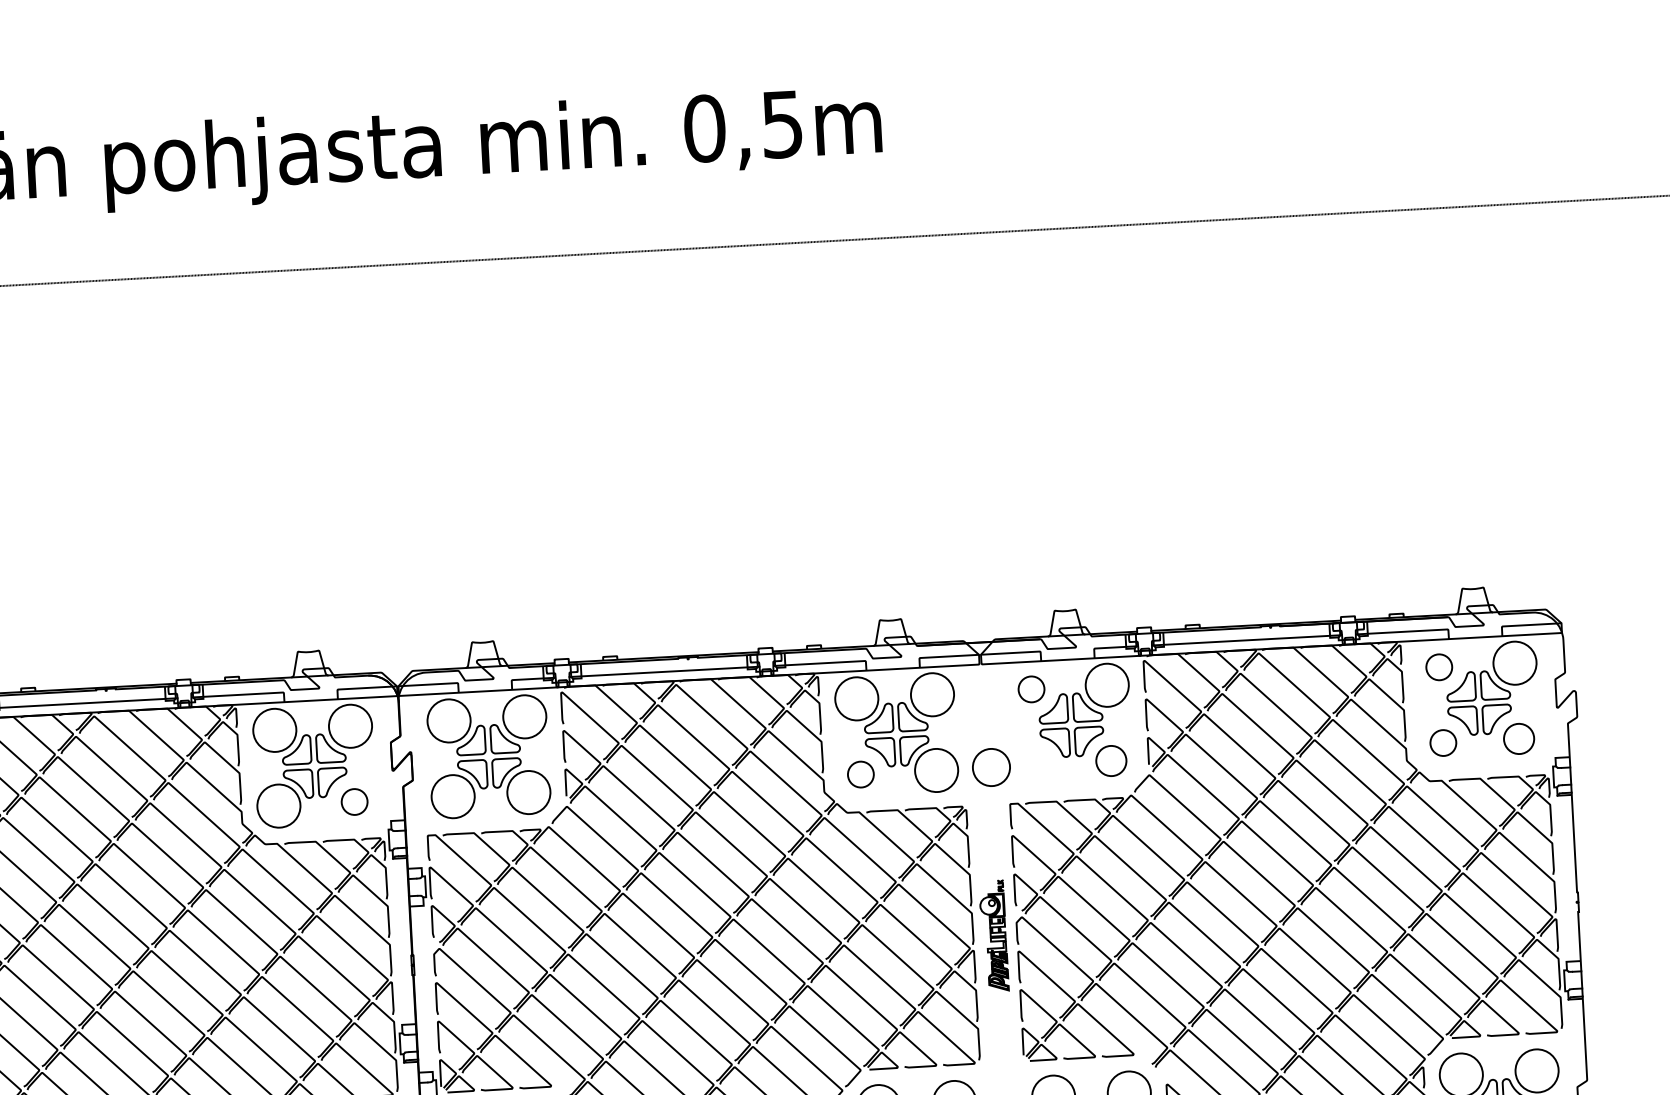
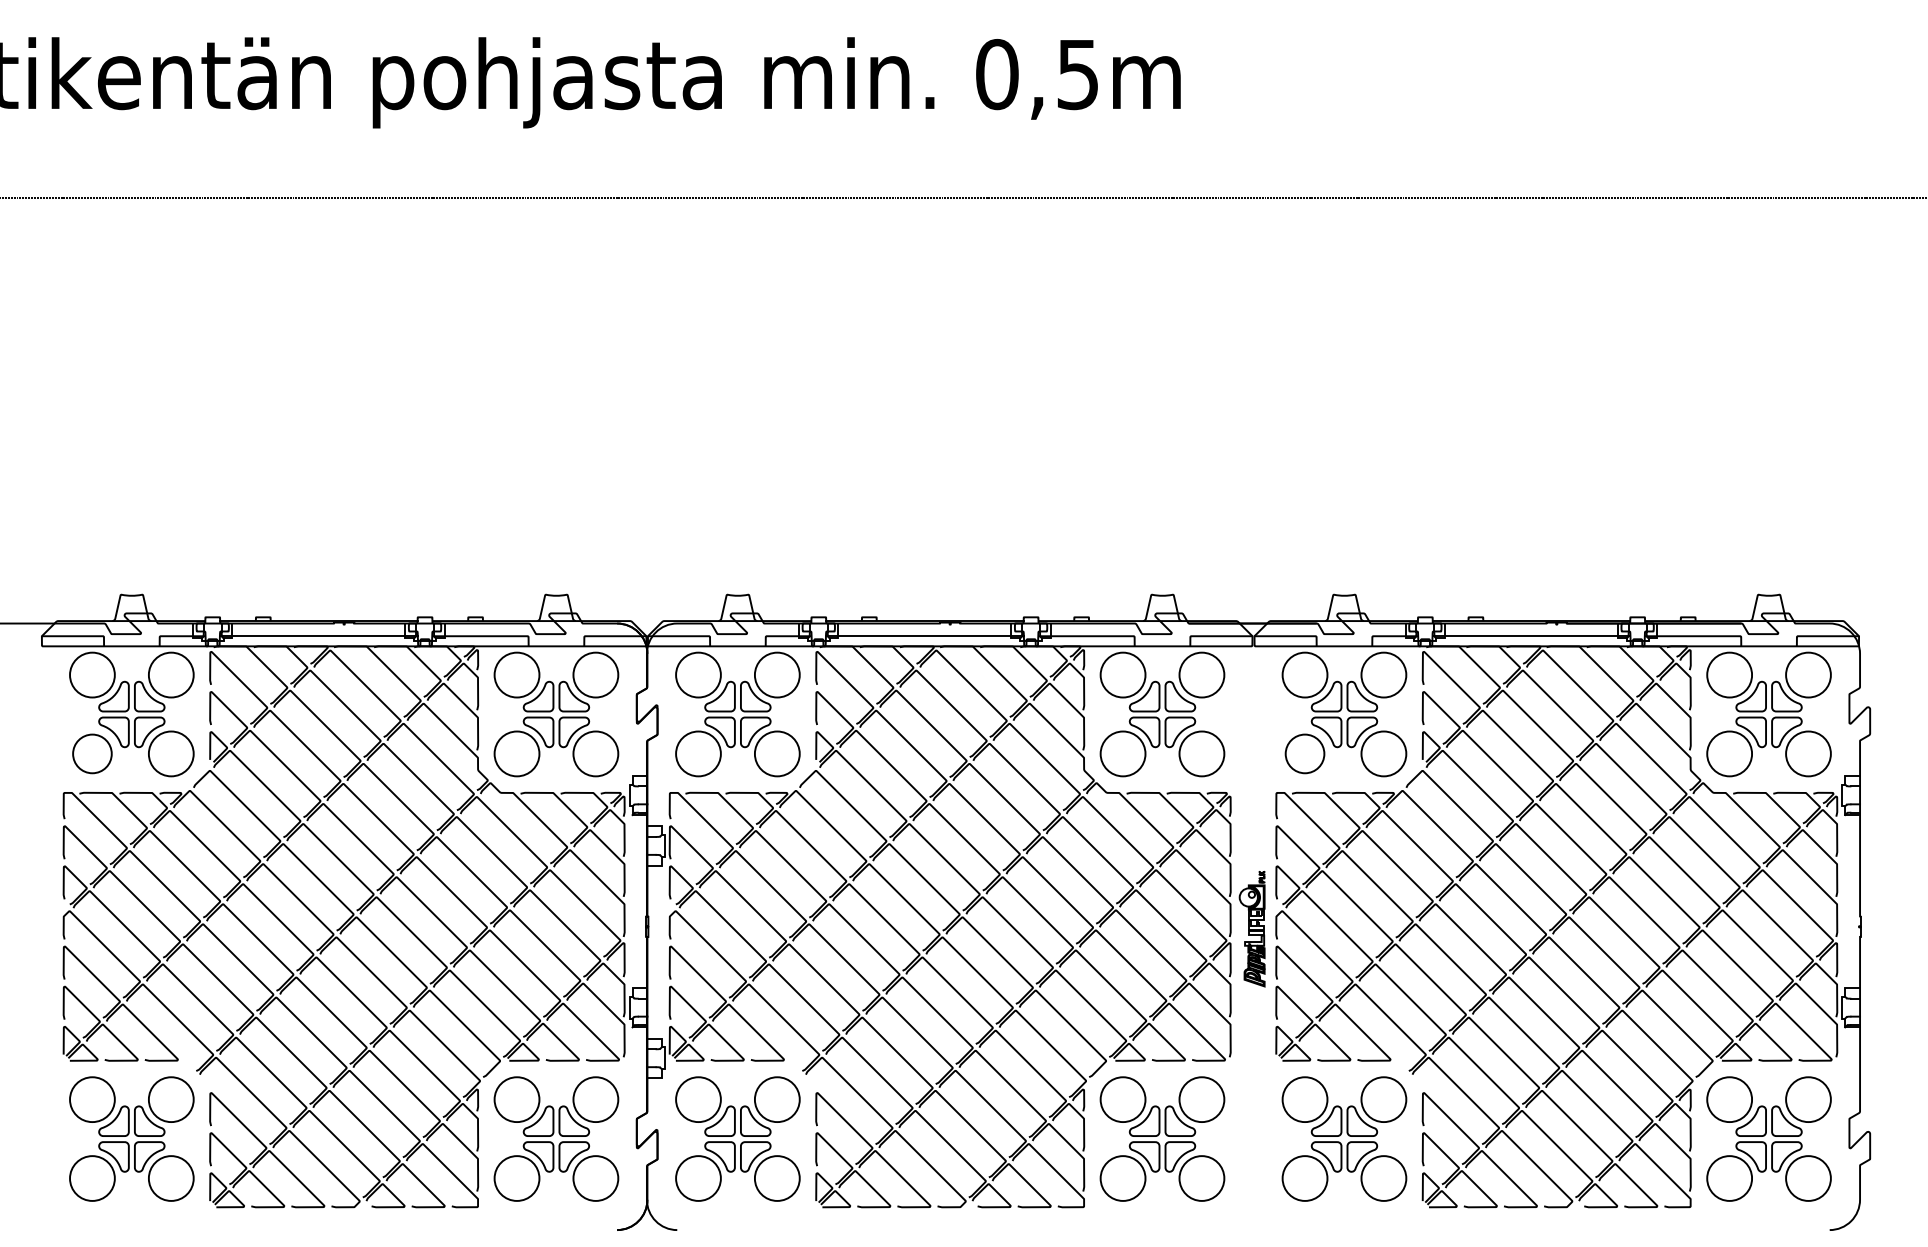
circle: (1439, 666) -> (1729, 674), size x1.67
circle: (1030, 688) -> (1304, 674), size x1.67
circle: (1519, 738) -> (1808, 753), size x1.43
circle: (1443, 742) -> (1729, 753), size x1.67
circle: (1110, 760) -> (1383, 753), size x1.43
circle: (990, 767) -> (1304, 753), moved
circle: (860, 774) -> (1122, 753), size x1.67
circle: (354, 801) -> (595, 753), size x1.67

